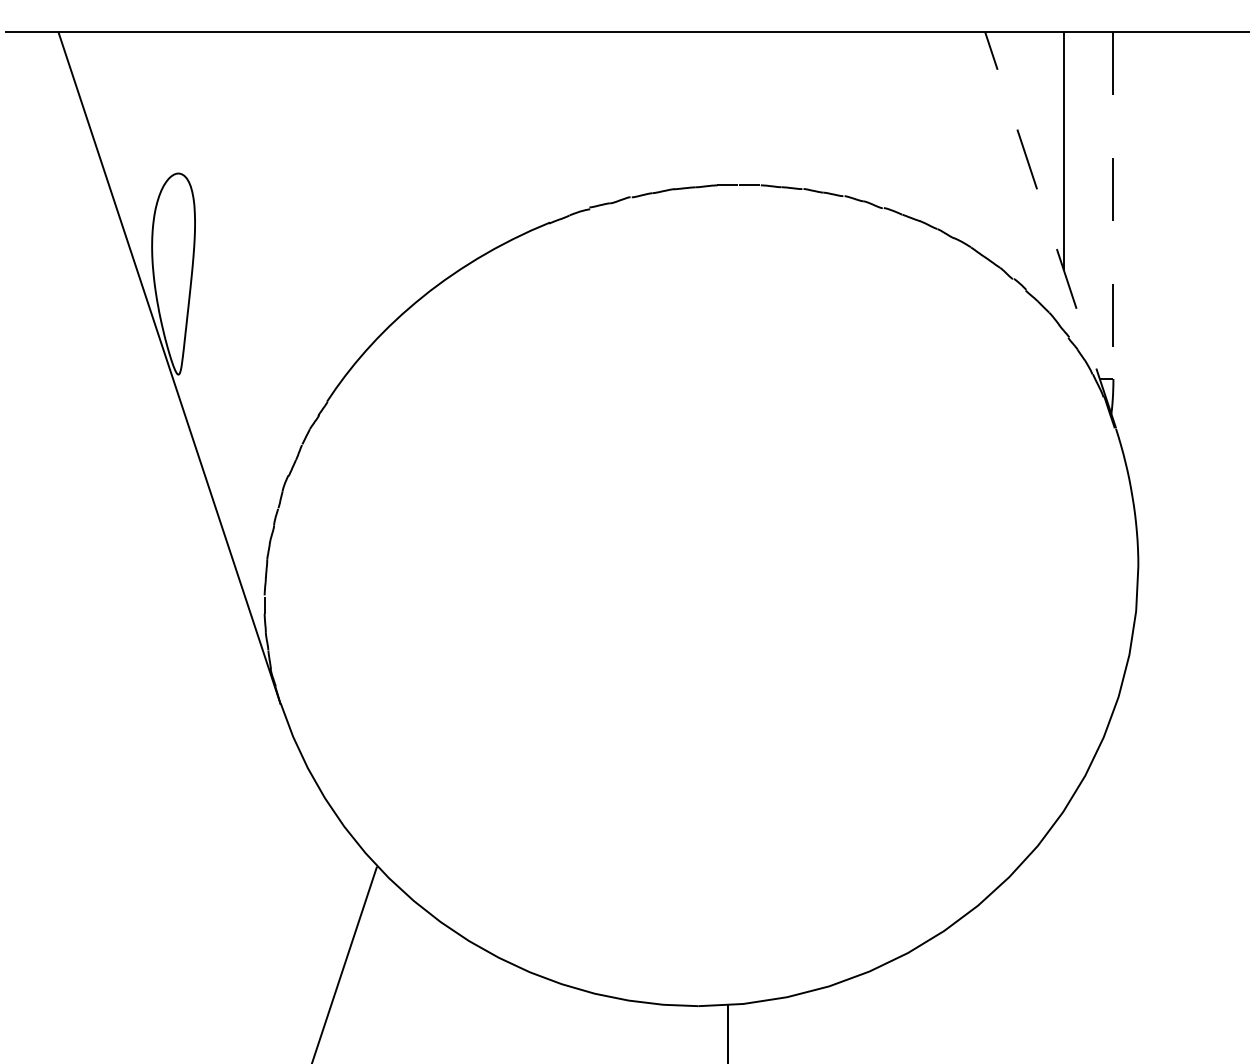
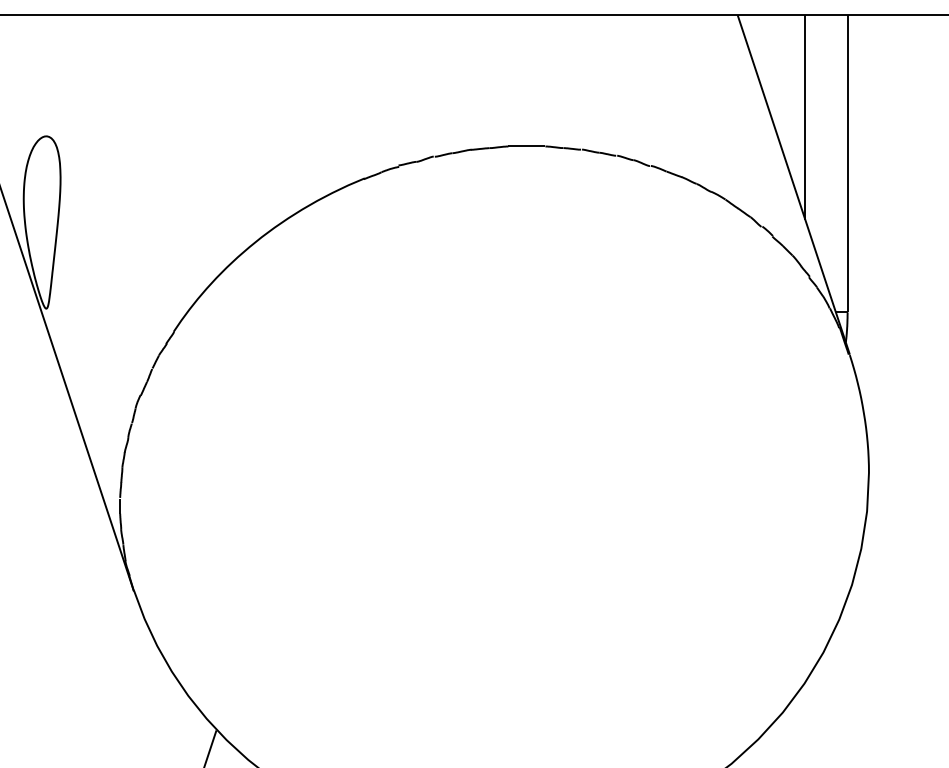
line: (1113, 206) -> (847, 164), dashed -> solid
line: (1050, 230) -> (793, 185), dashed -> solid

